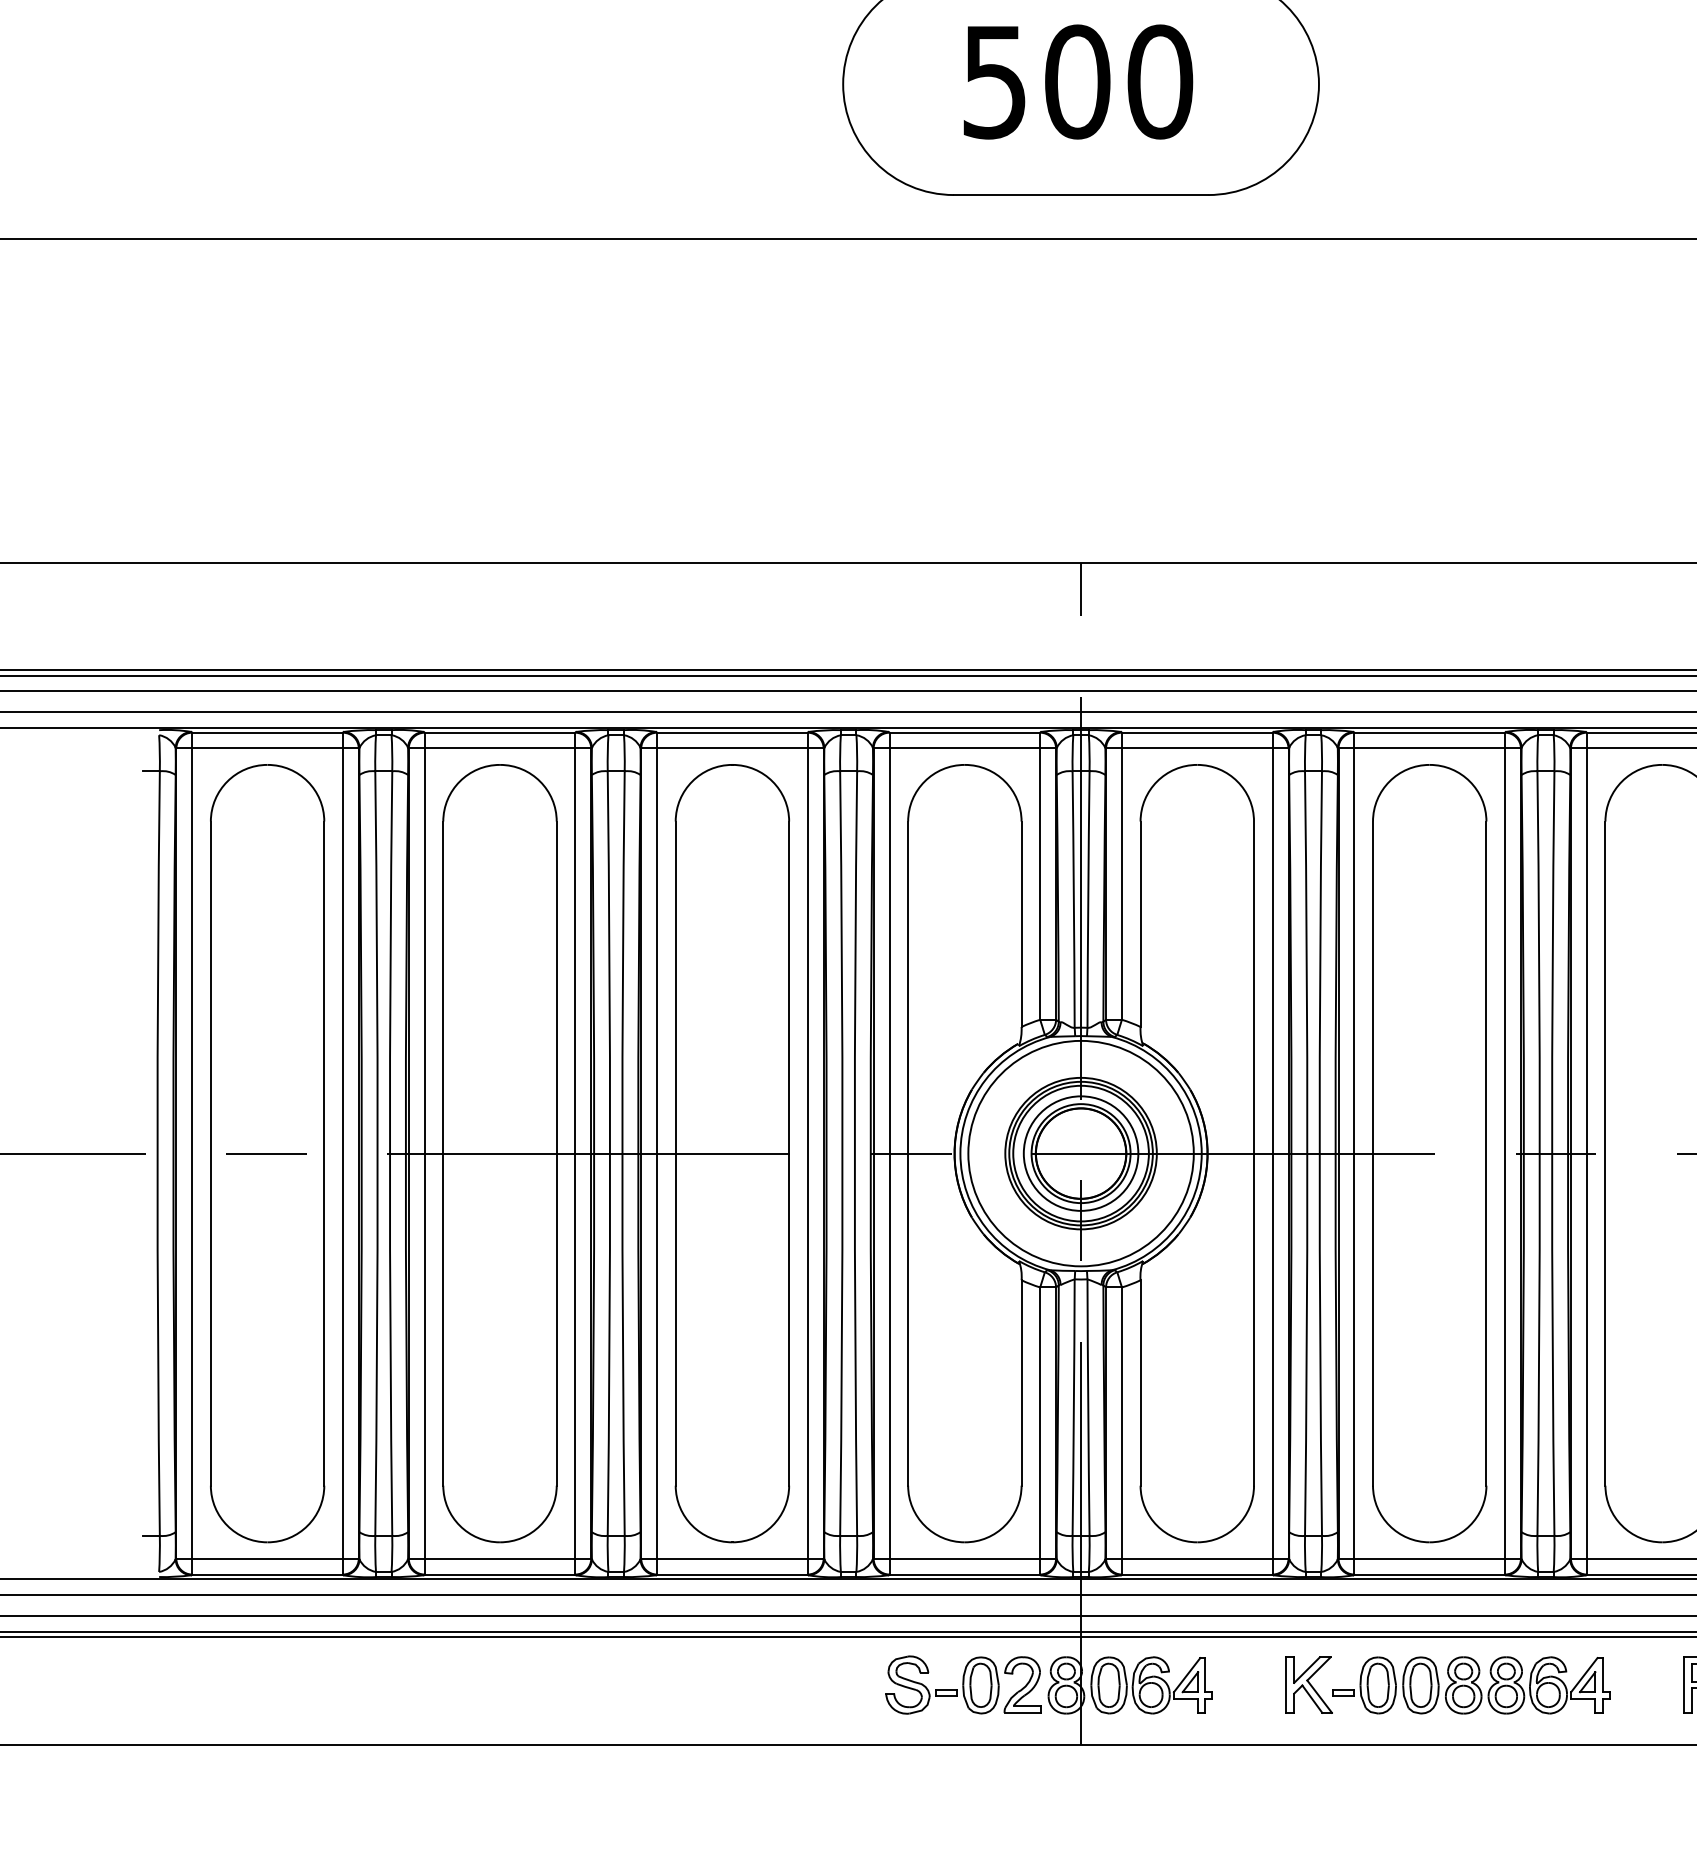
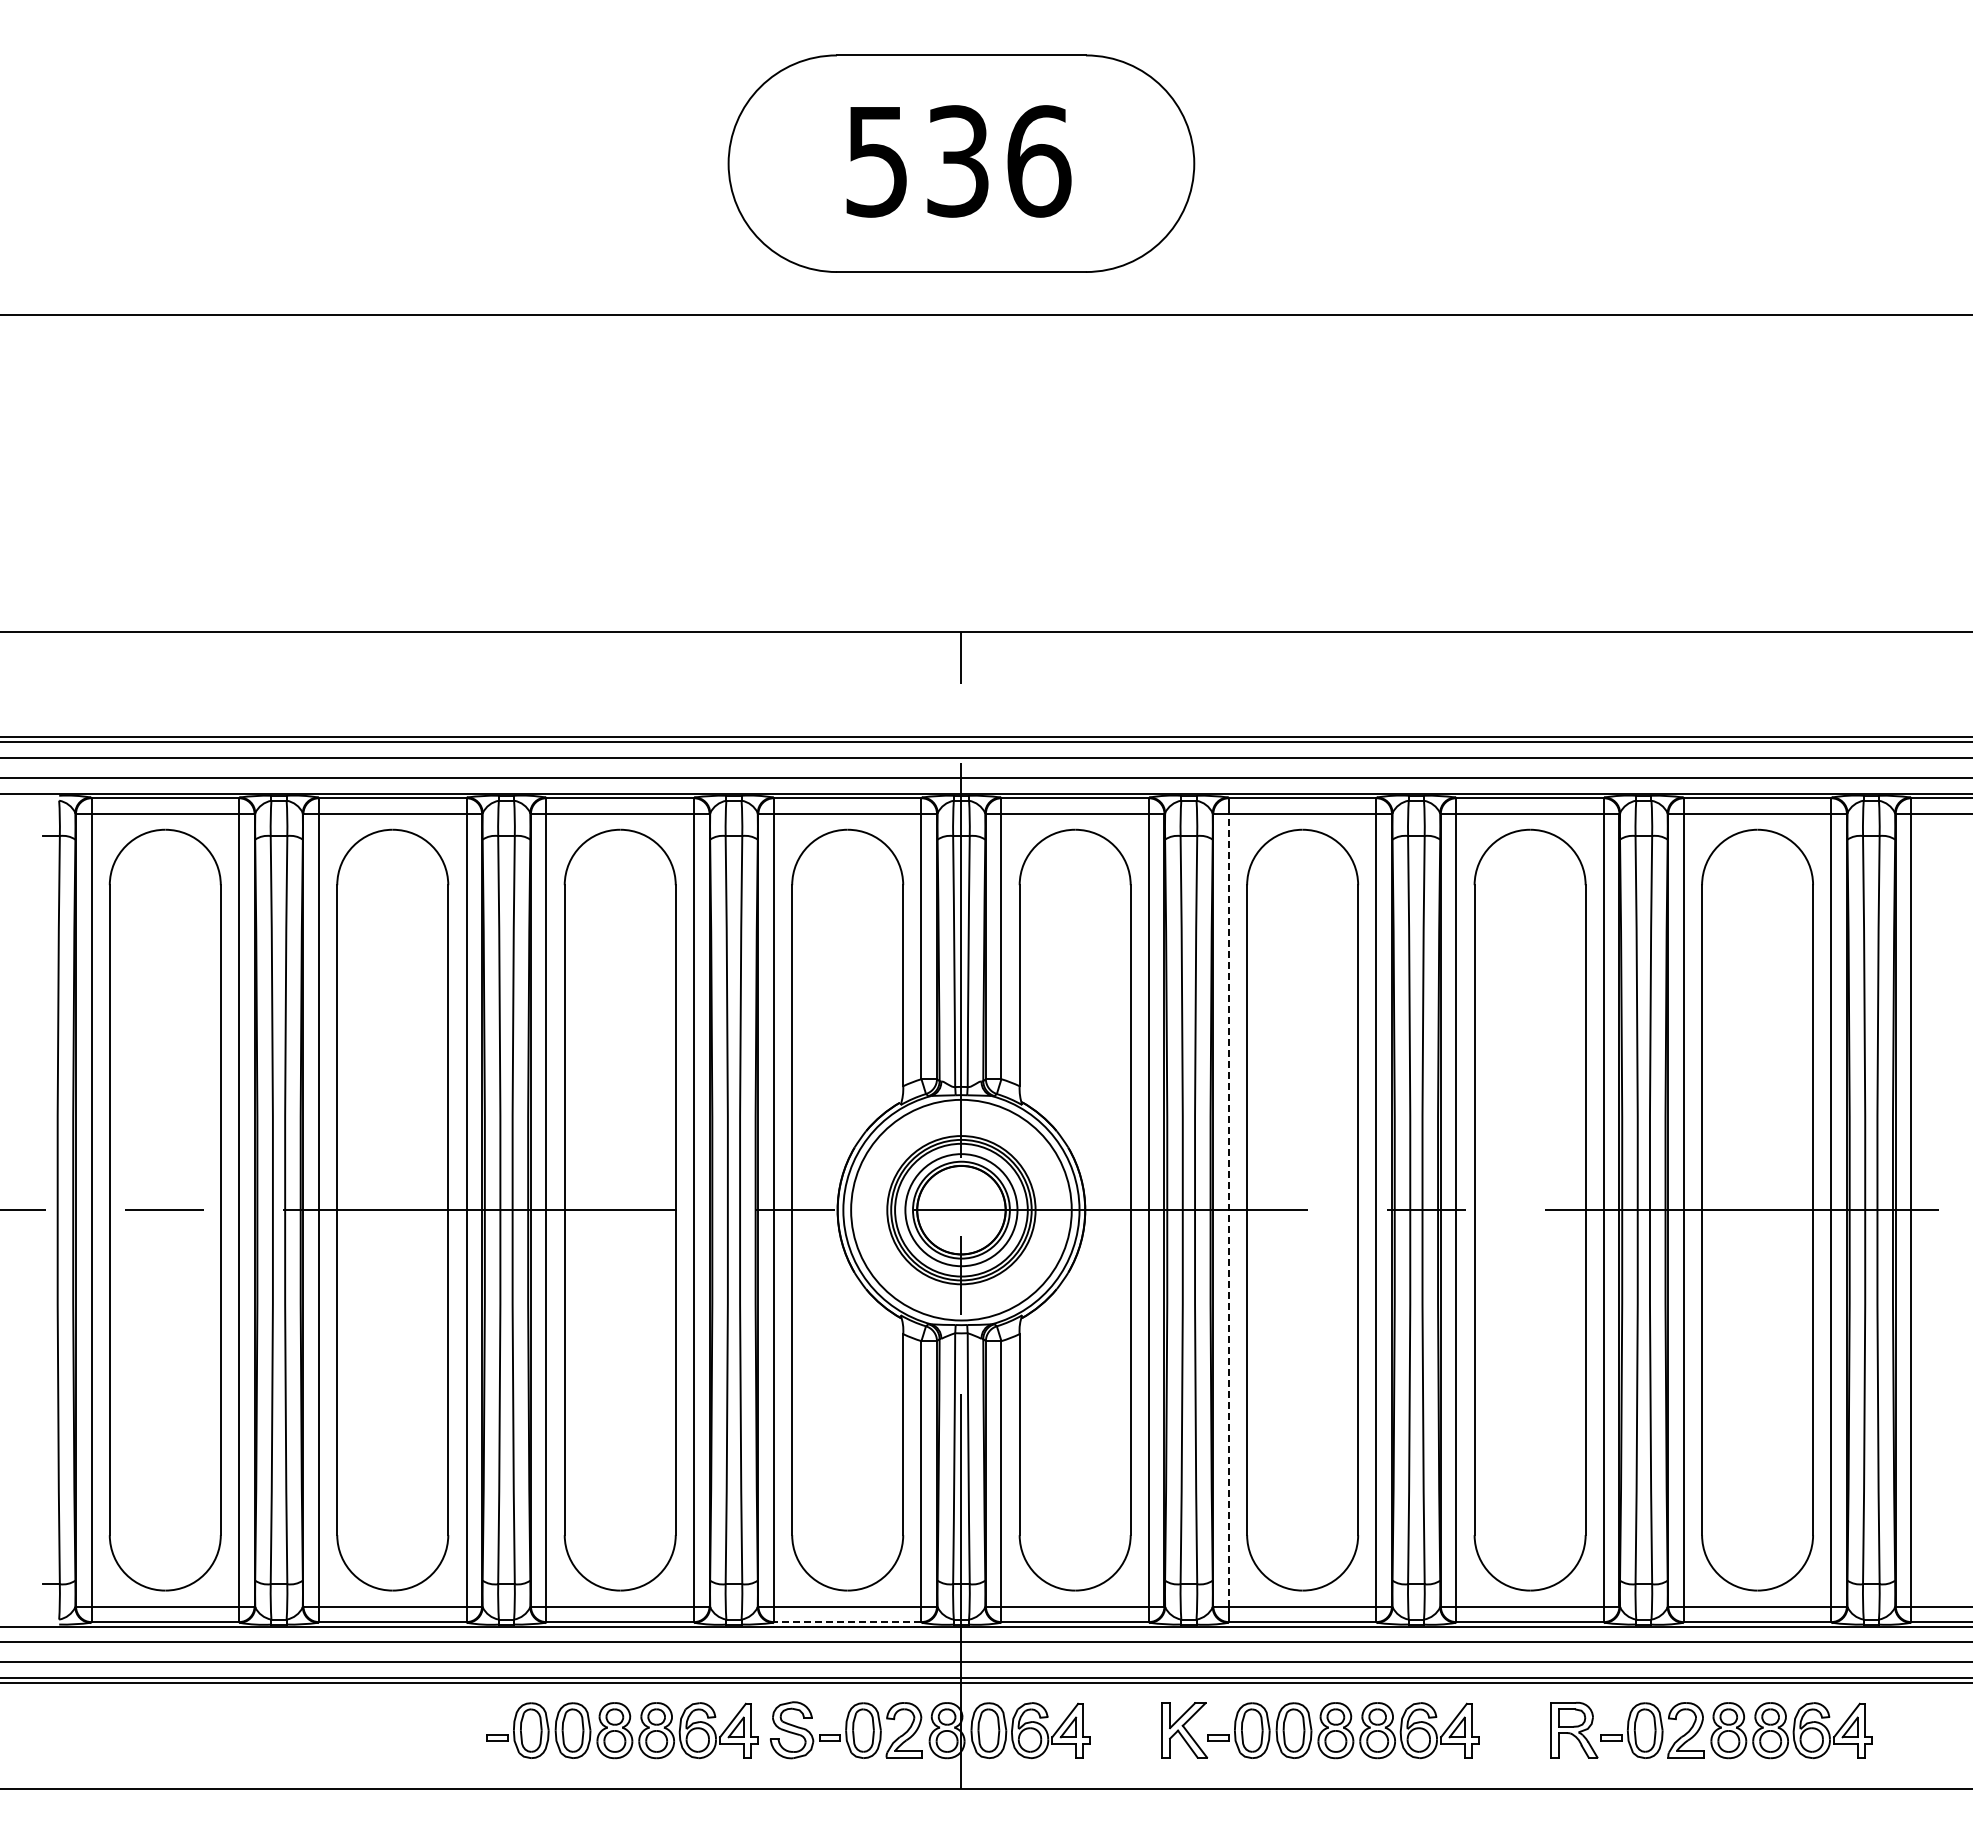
text: (1118, 82) -> (998, 161), 500 -> 536
line: (1353, 1152) -> (1228, 1209), solid -> dashed
line: (964, 1574) -> (847, 1622), solid -> dashed
part: (734, 1685) -> (622, 1730), added

